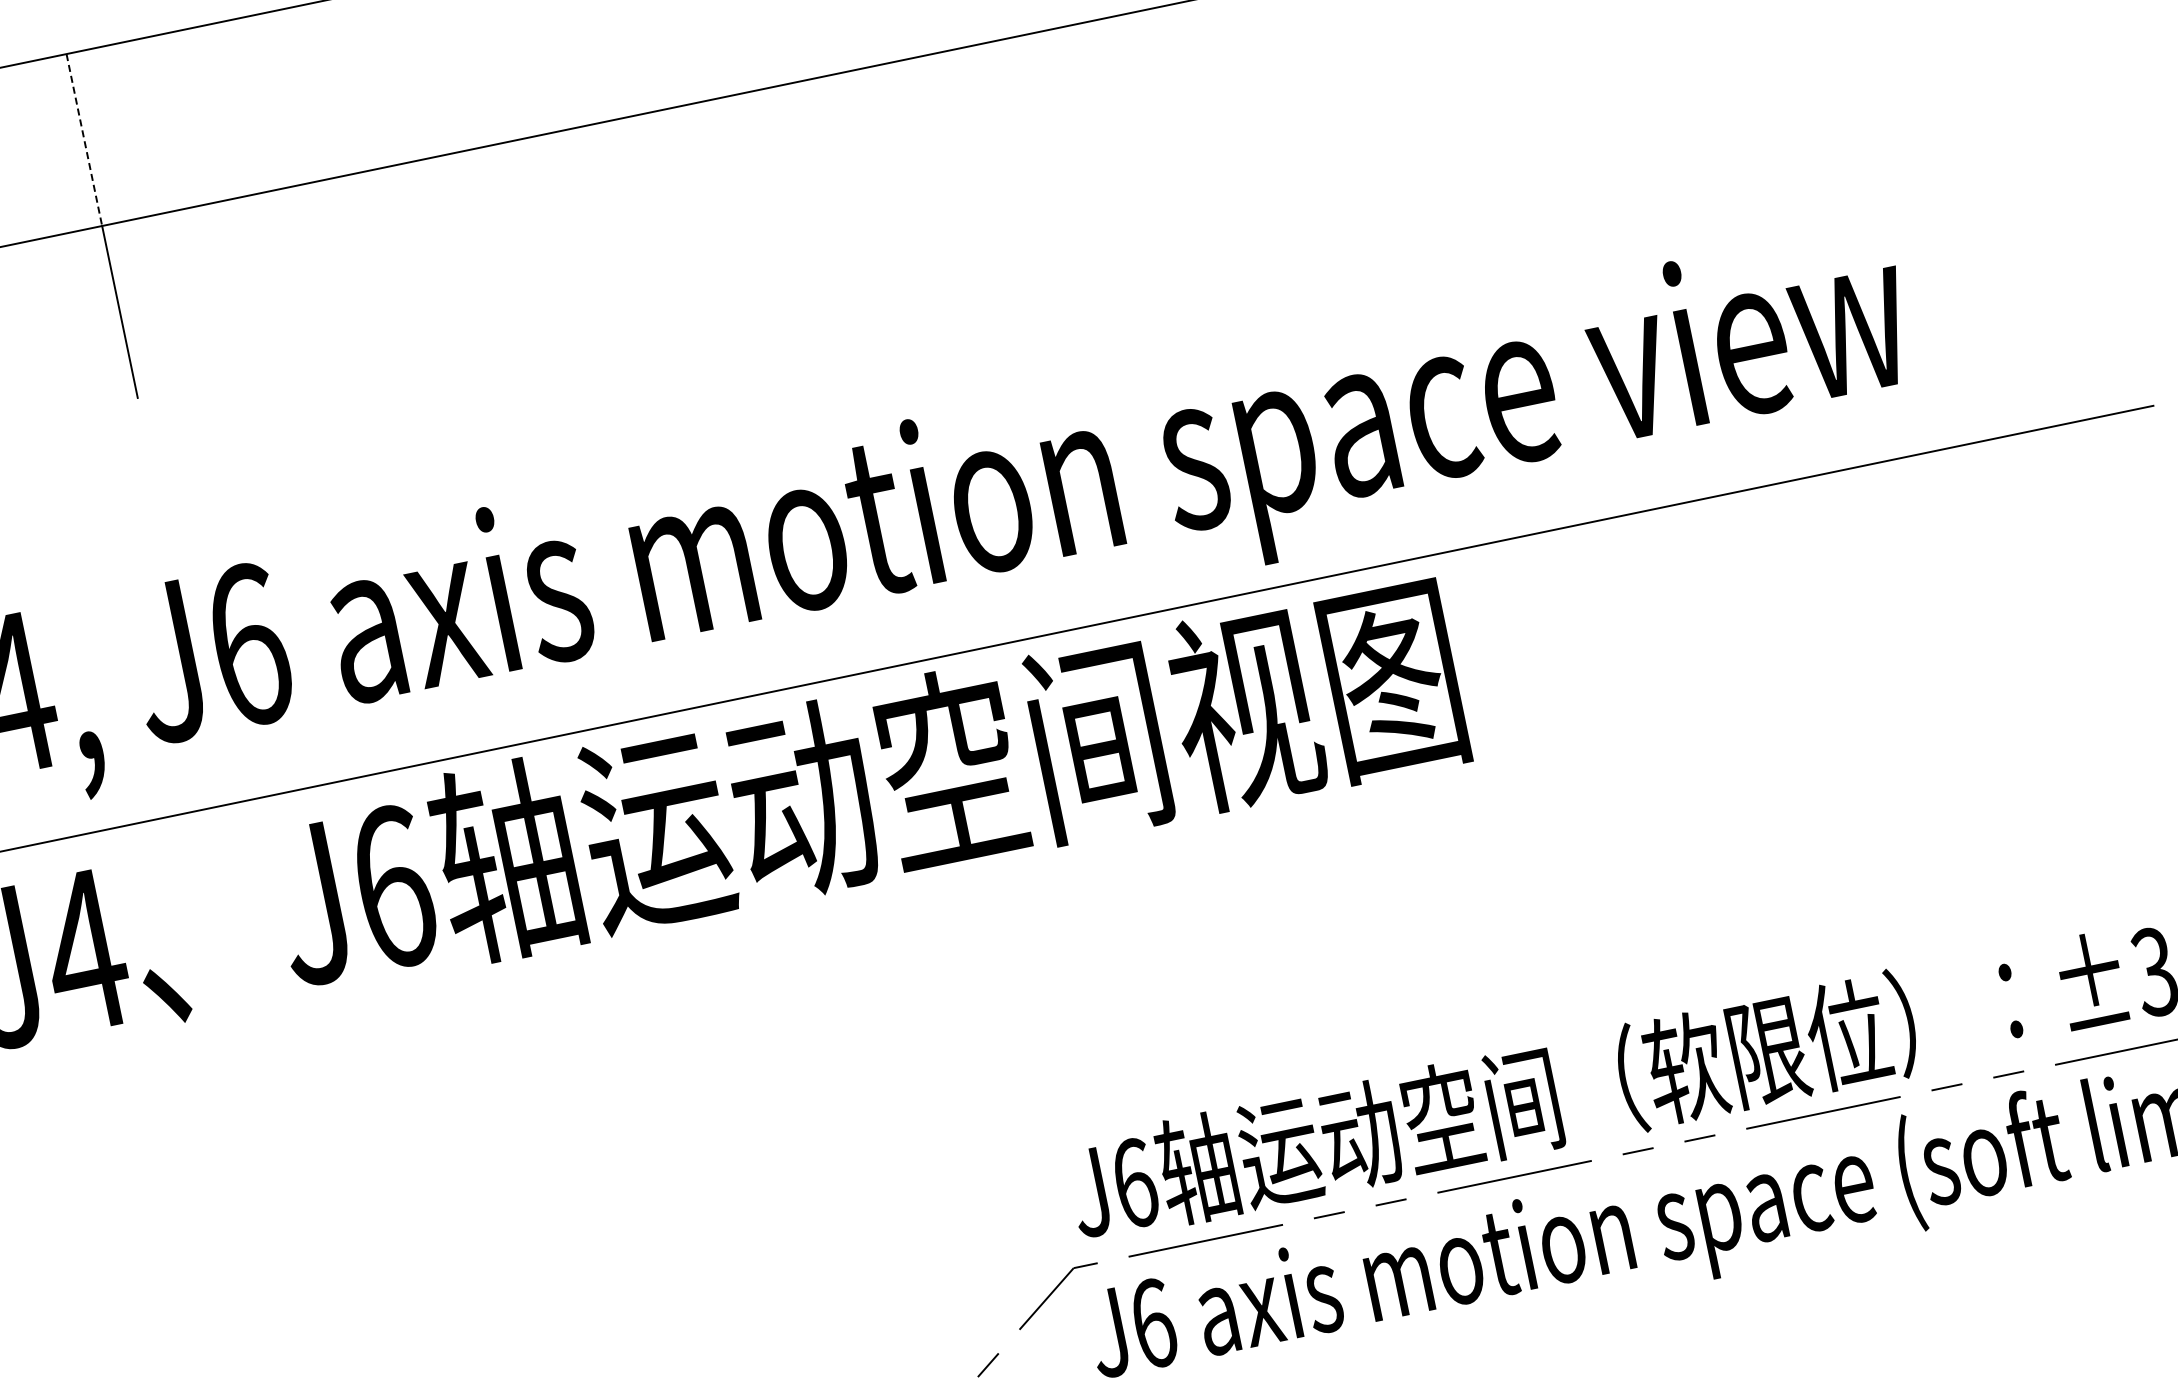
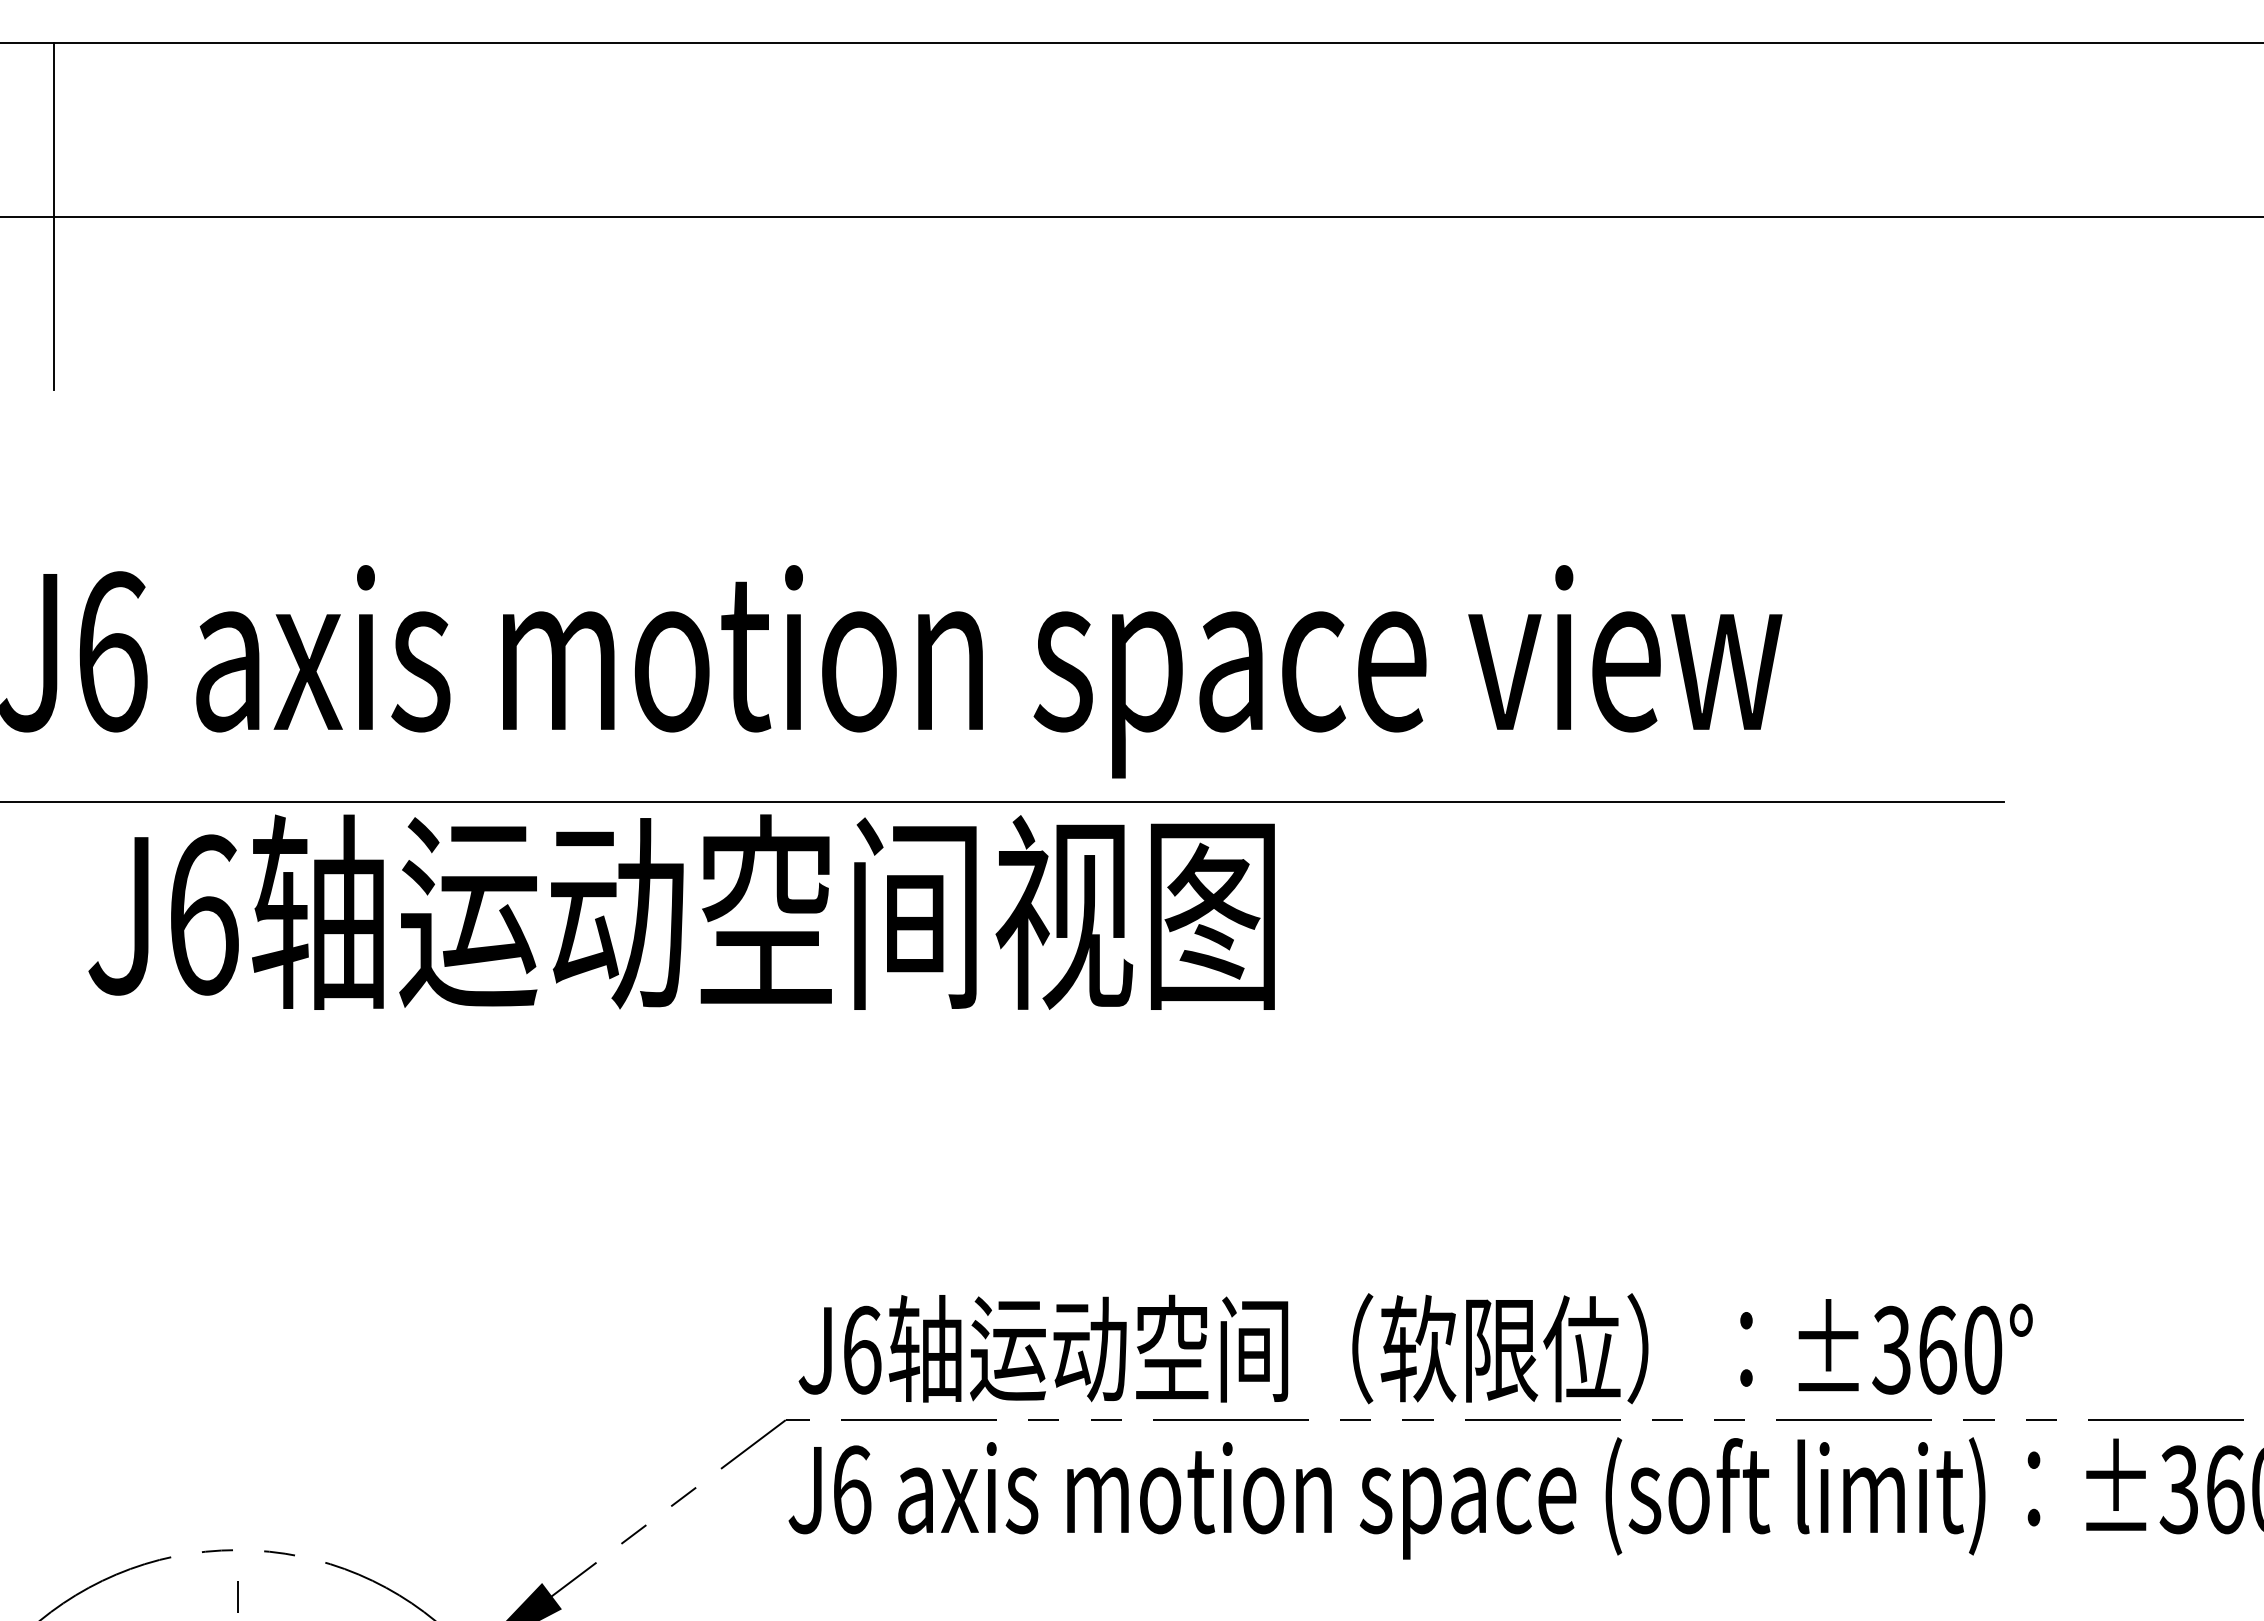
line: (84, 139) -> (54, 129), dashed -> solid

